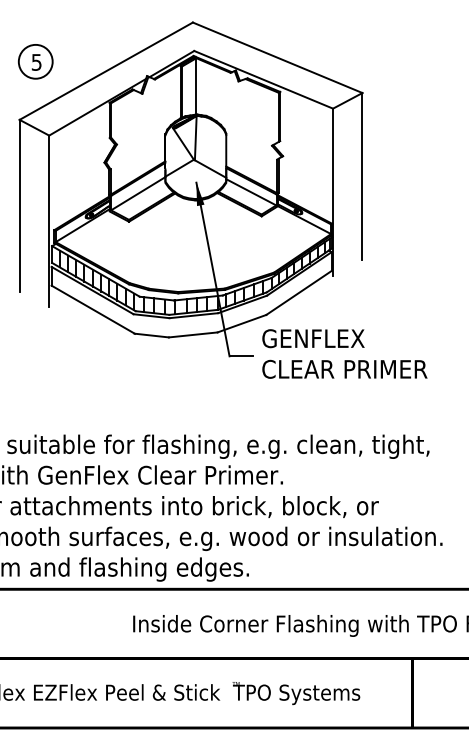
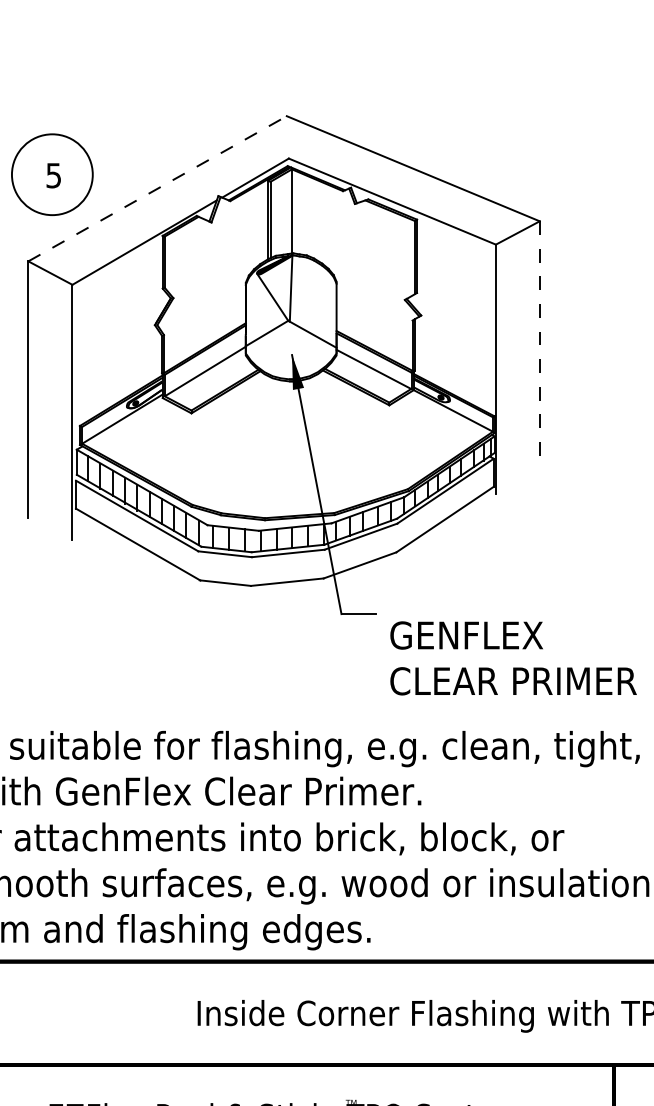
circle: (35, 61) -> (52, 174), size x1.6
line: (106, 70) -> (157, 187), solid -> dashed
line: (362, 176) -> (539, 345), solid -> dashed
text: (344, 353) -> (512, 657), moved

